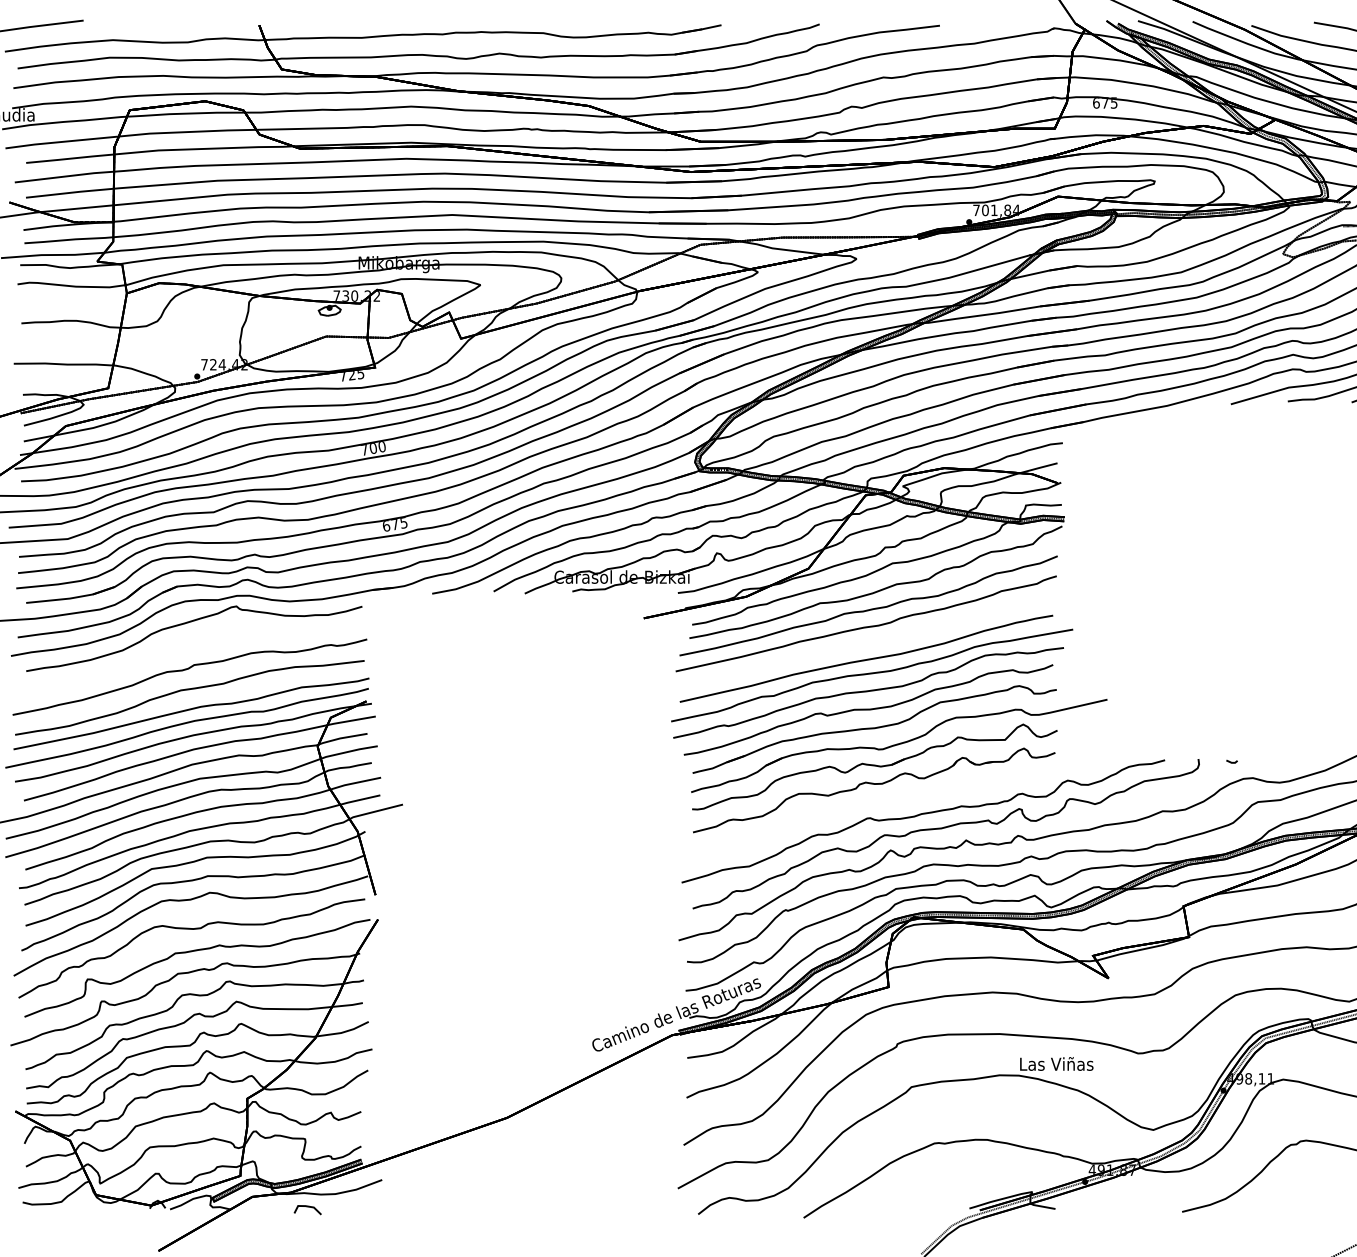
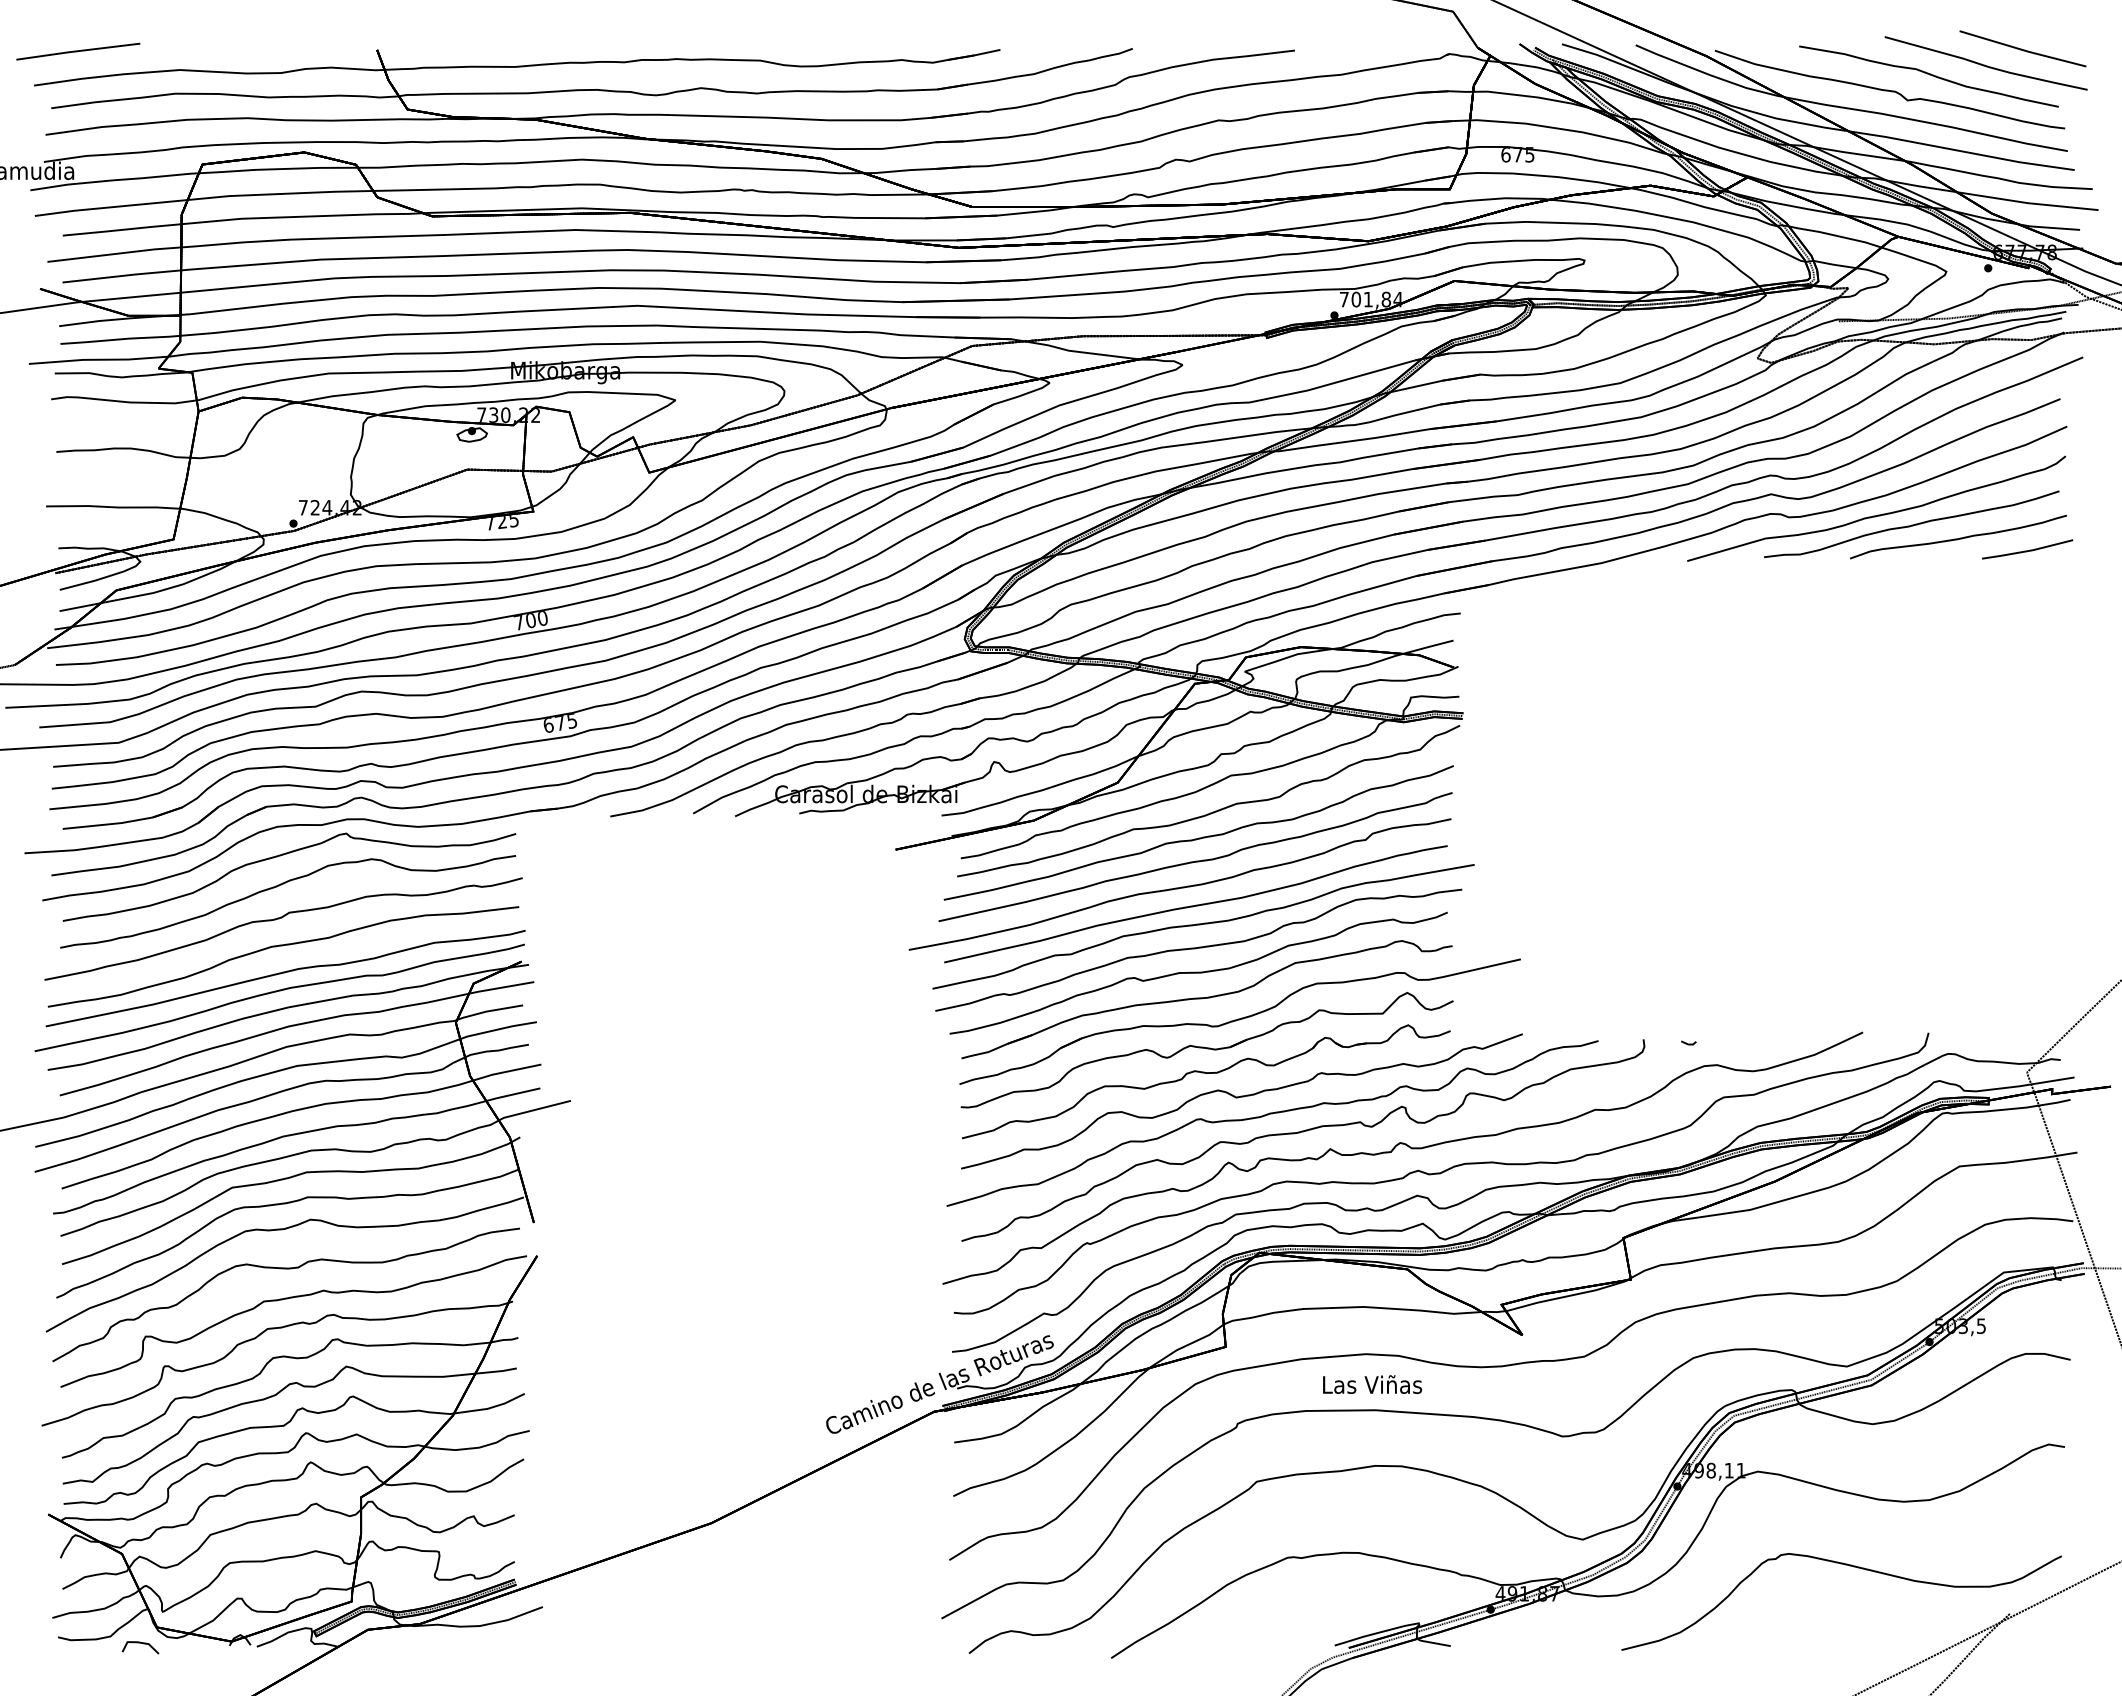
curve: (188, 644) -> (281, 885), added
part: (854, 644) -> (1179, 884), added
part: (900, 805) -> (1241, 1101), added
text: (1056, 1063) -> (1372, 1384), moved
line: (307, 1207) -> (140, 1643), moved

